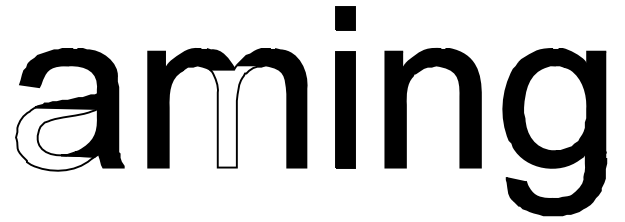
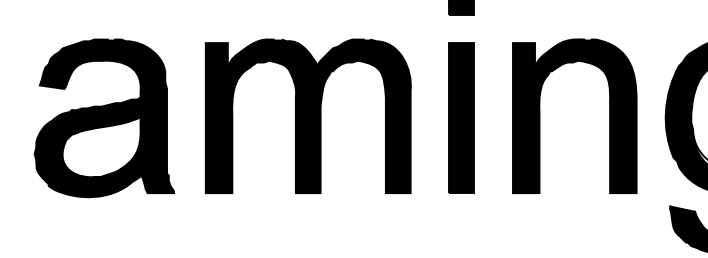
fill: (237, 116) -> (321, 127), added
fill: (56, 138) -> (87, 155), added

